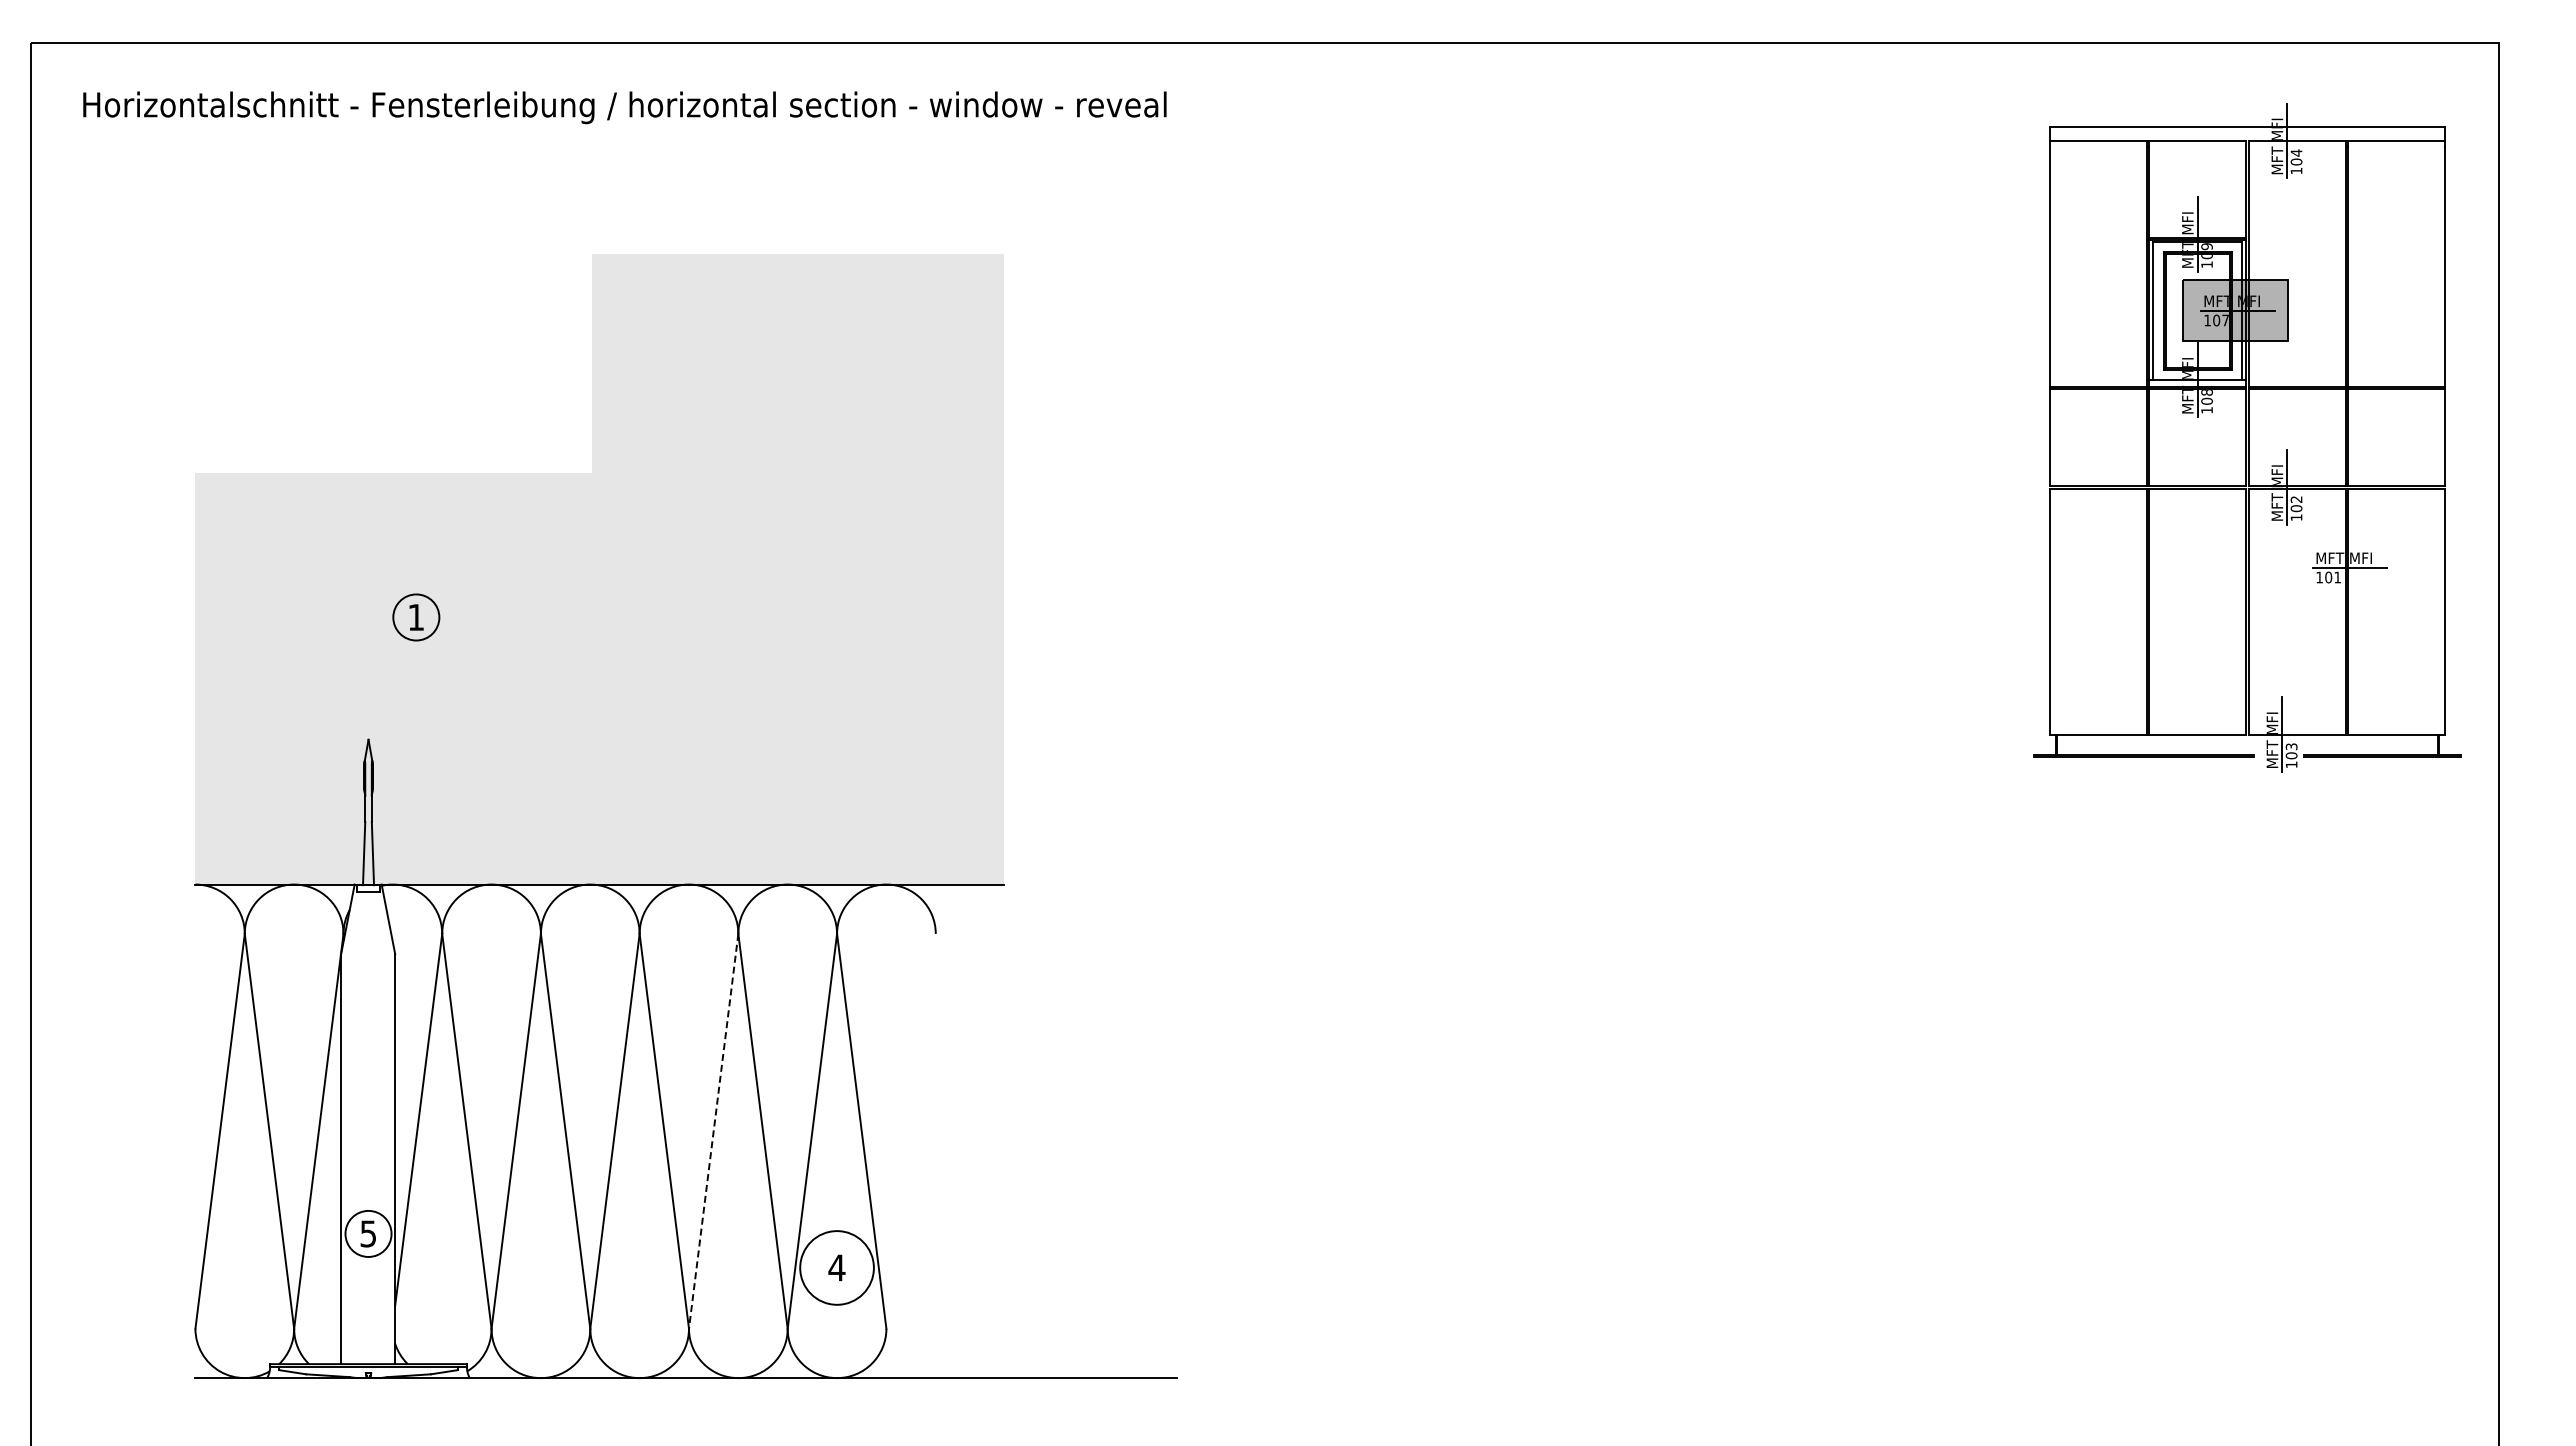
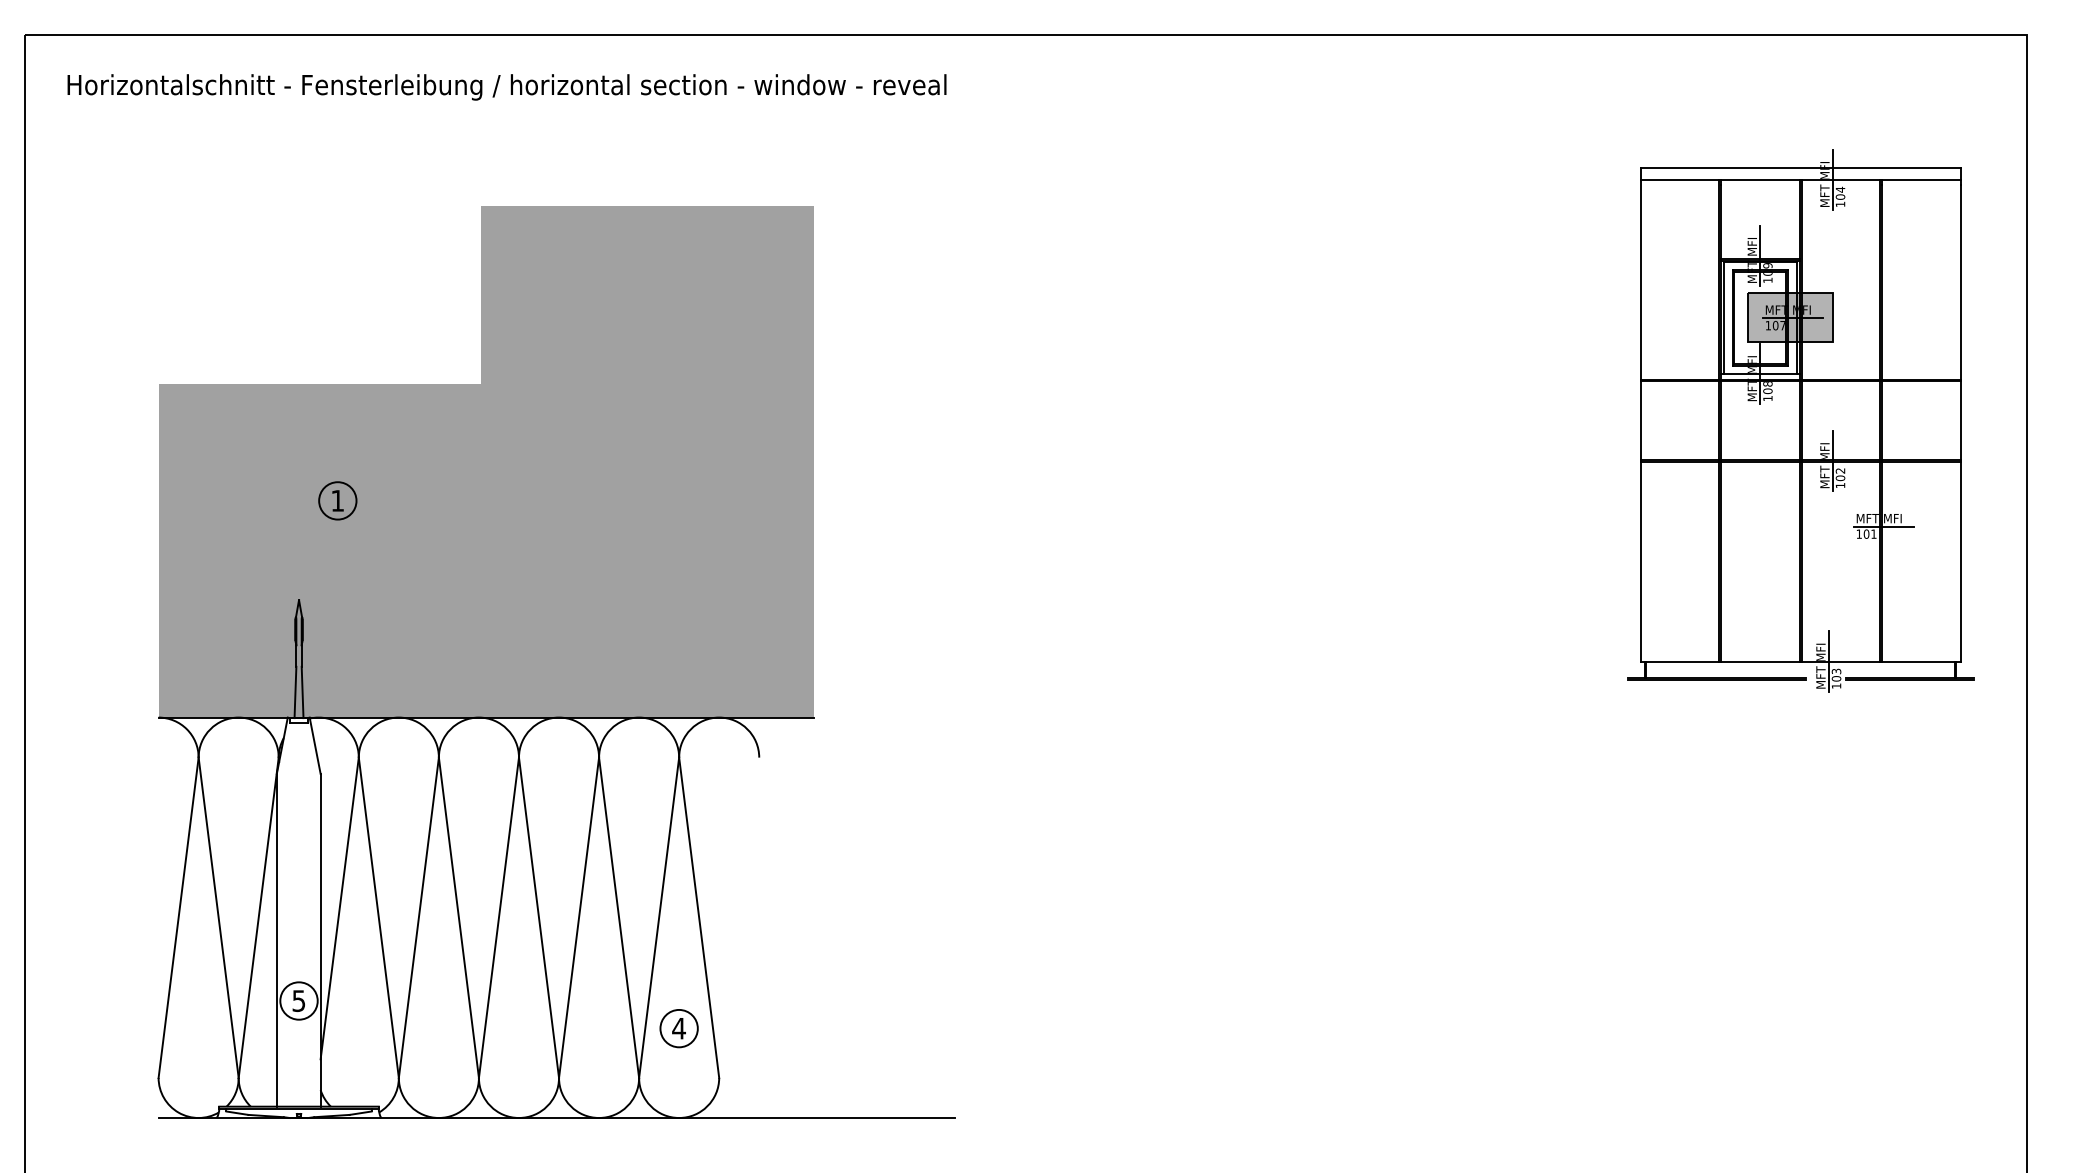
part: (2247, 437) -> (1800, 420), moved
fill: (599, 568) -> (486, 461), added
line: (713, 1131) -> (578, 917), dashed -> solid
circle: (837, 1267) -> (679, 1028), size x0.62

